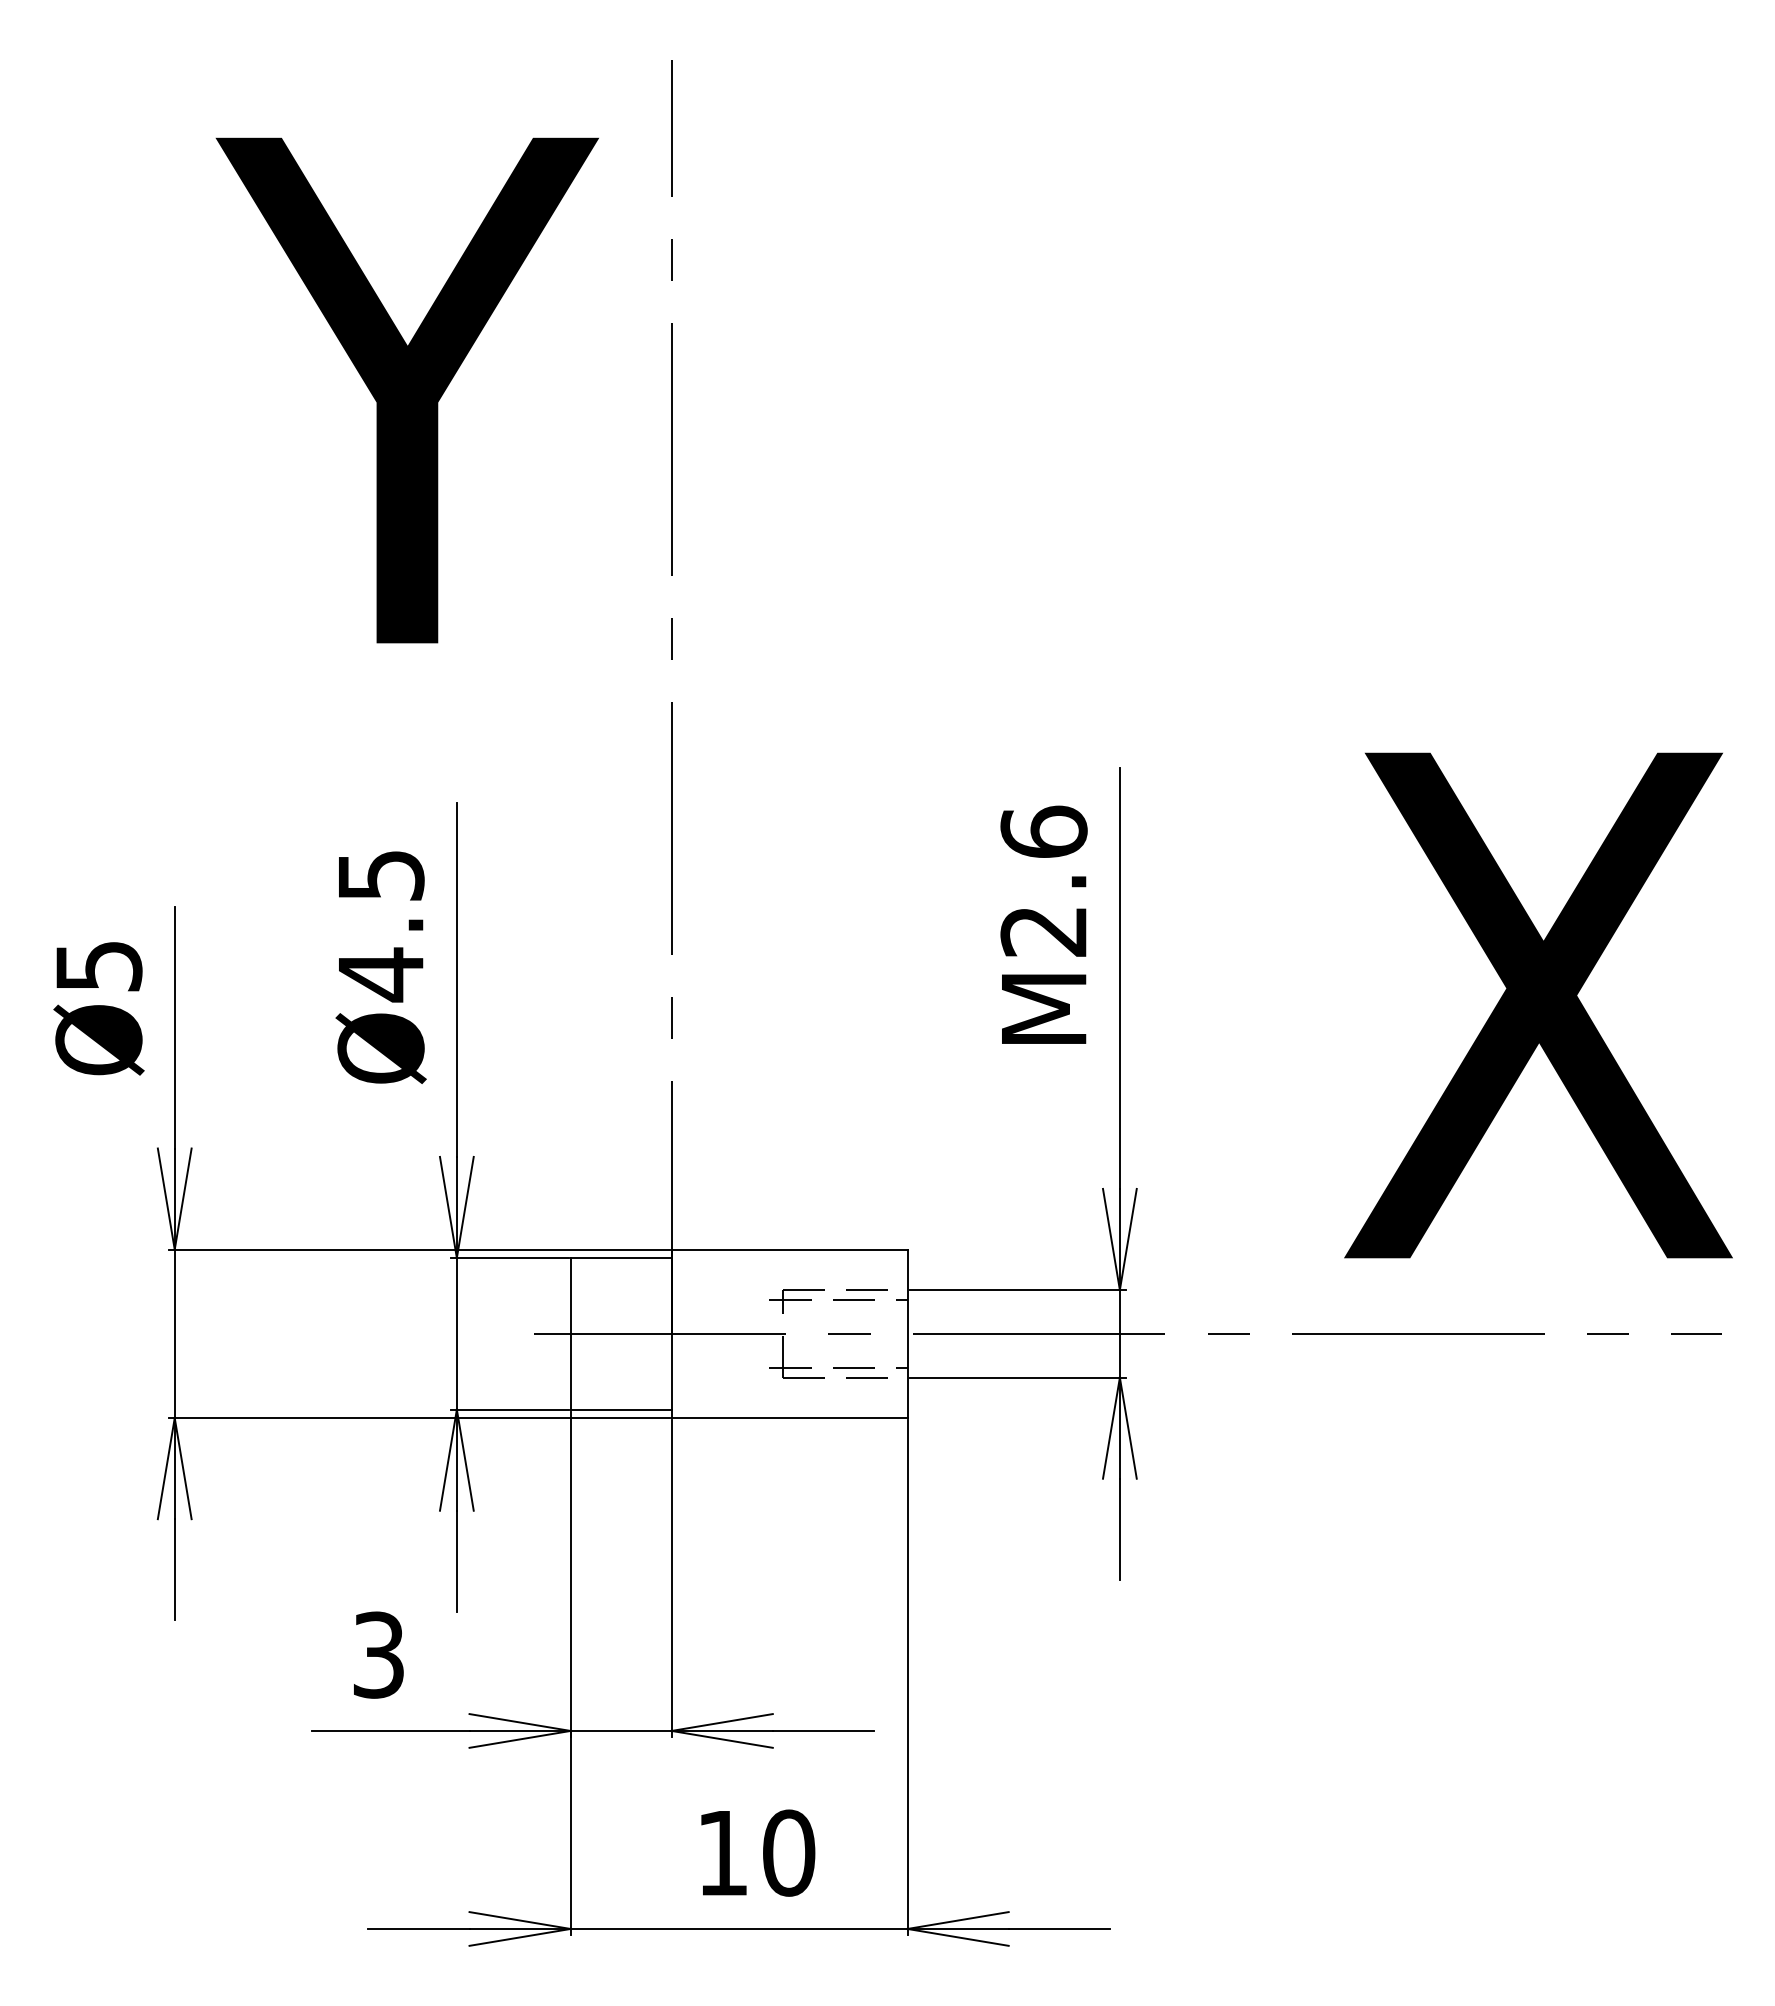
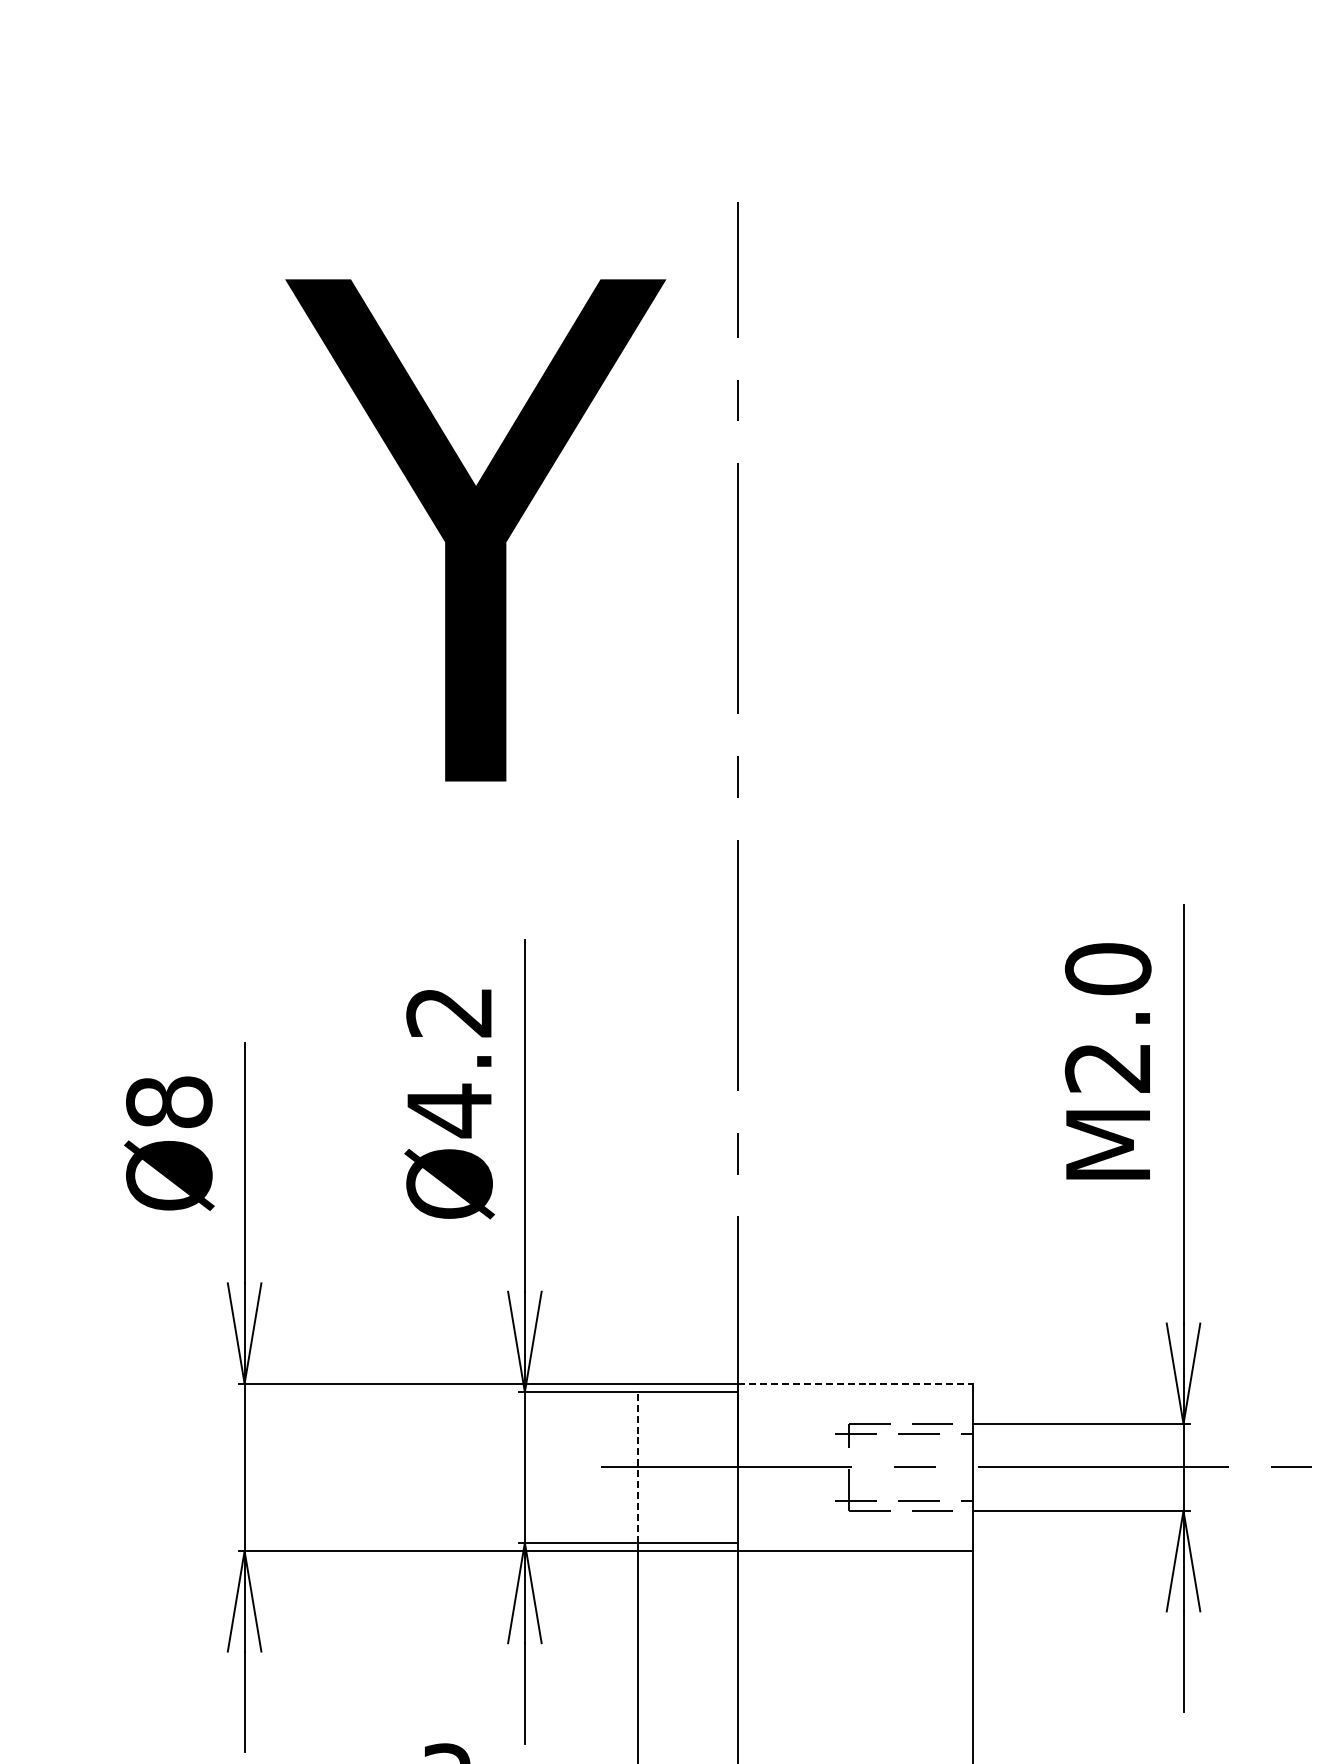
text: (1043, 831) -> (1107, 968), M2.6 -> M2.0
text: (380, 875) -> (449, 1012), Ø4.5 -> Ø4.2
text: (98, 966) -> (168, 1102), Ø5 -> Ø8
line: (789, 1249) -> (855, 1383), solid -> dashed
line: (570, 1333) -> (637, 1467), solid -> dashed

